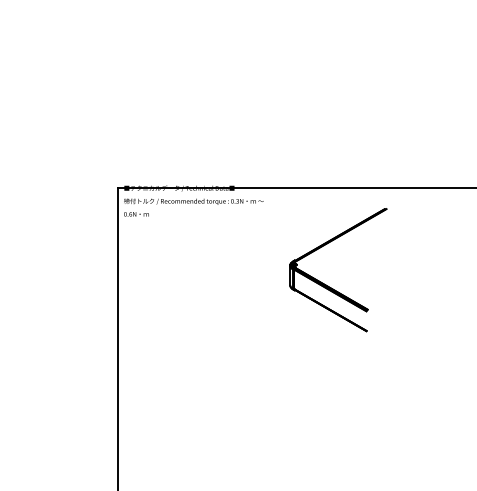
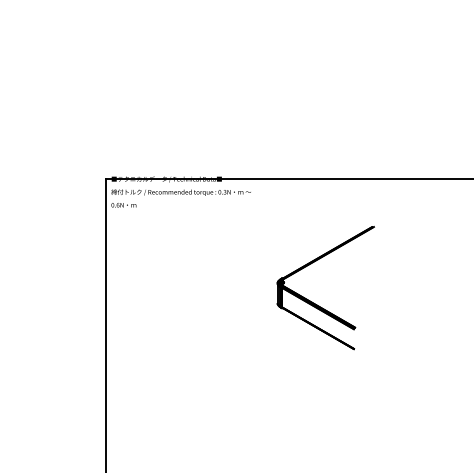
part: (328, 285) -> (315, 303), moved

